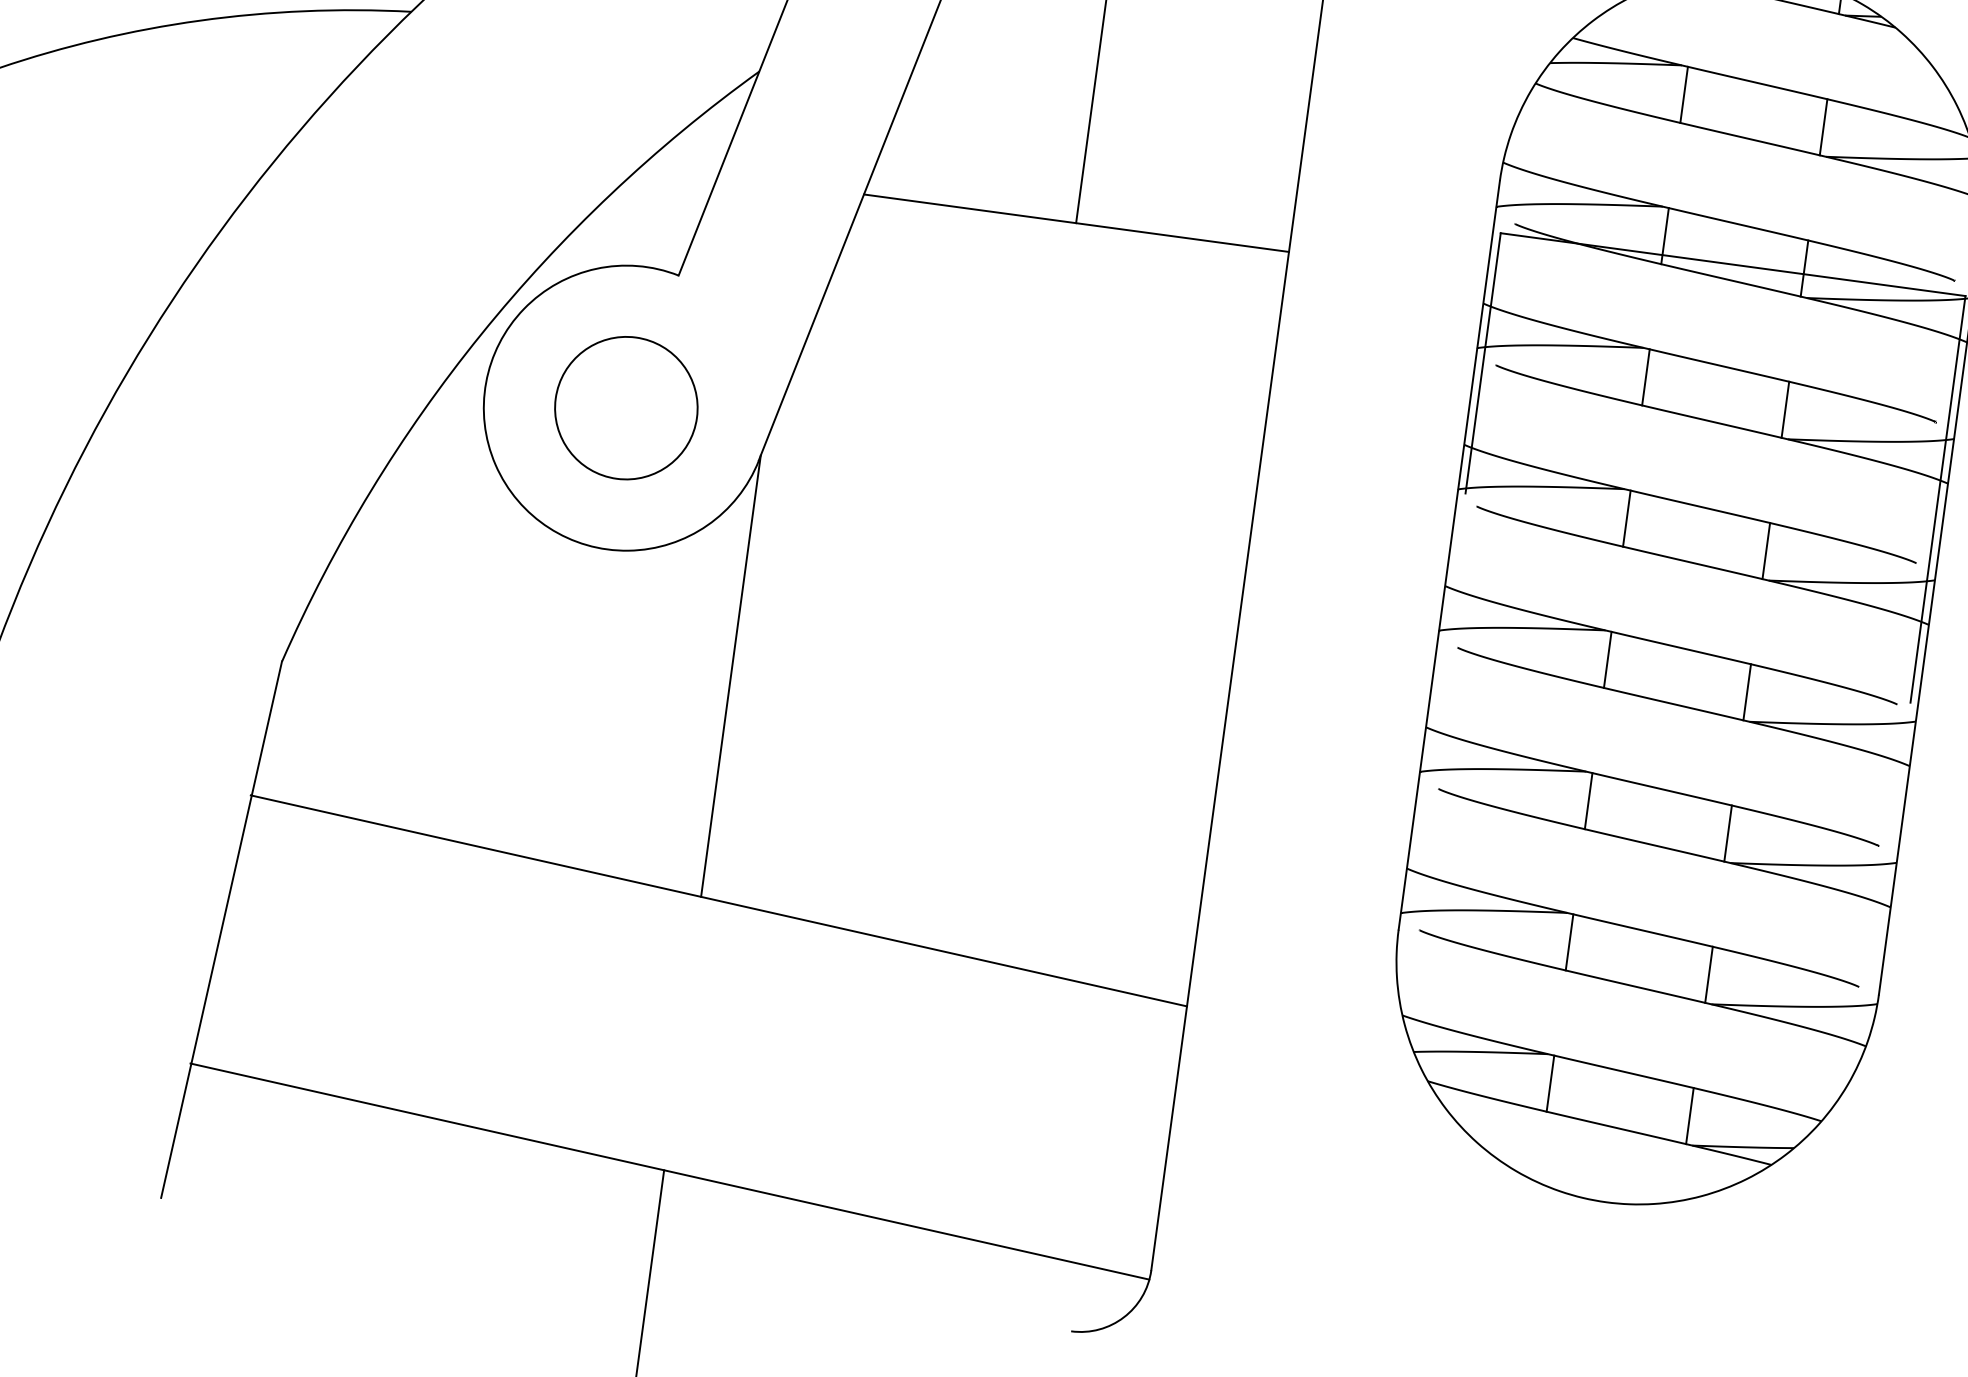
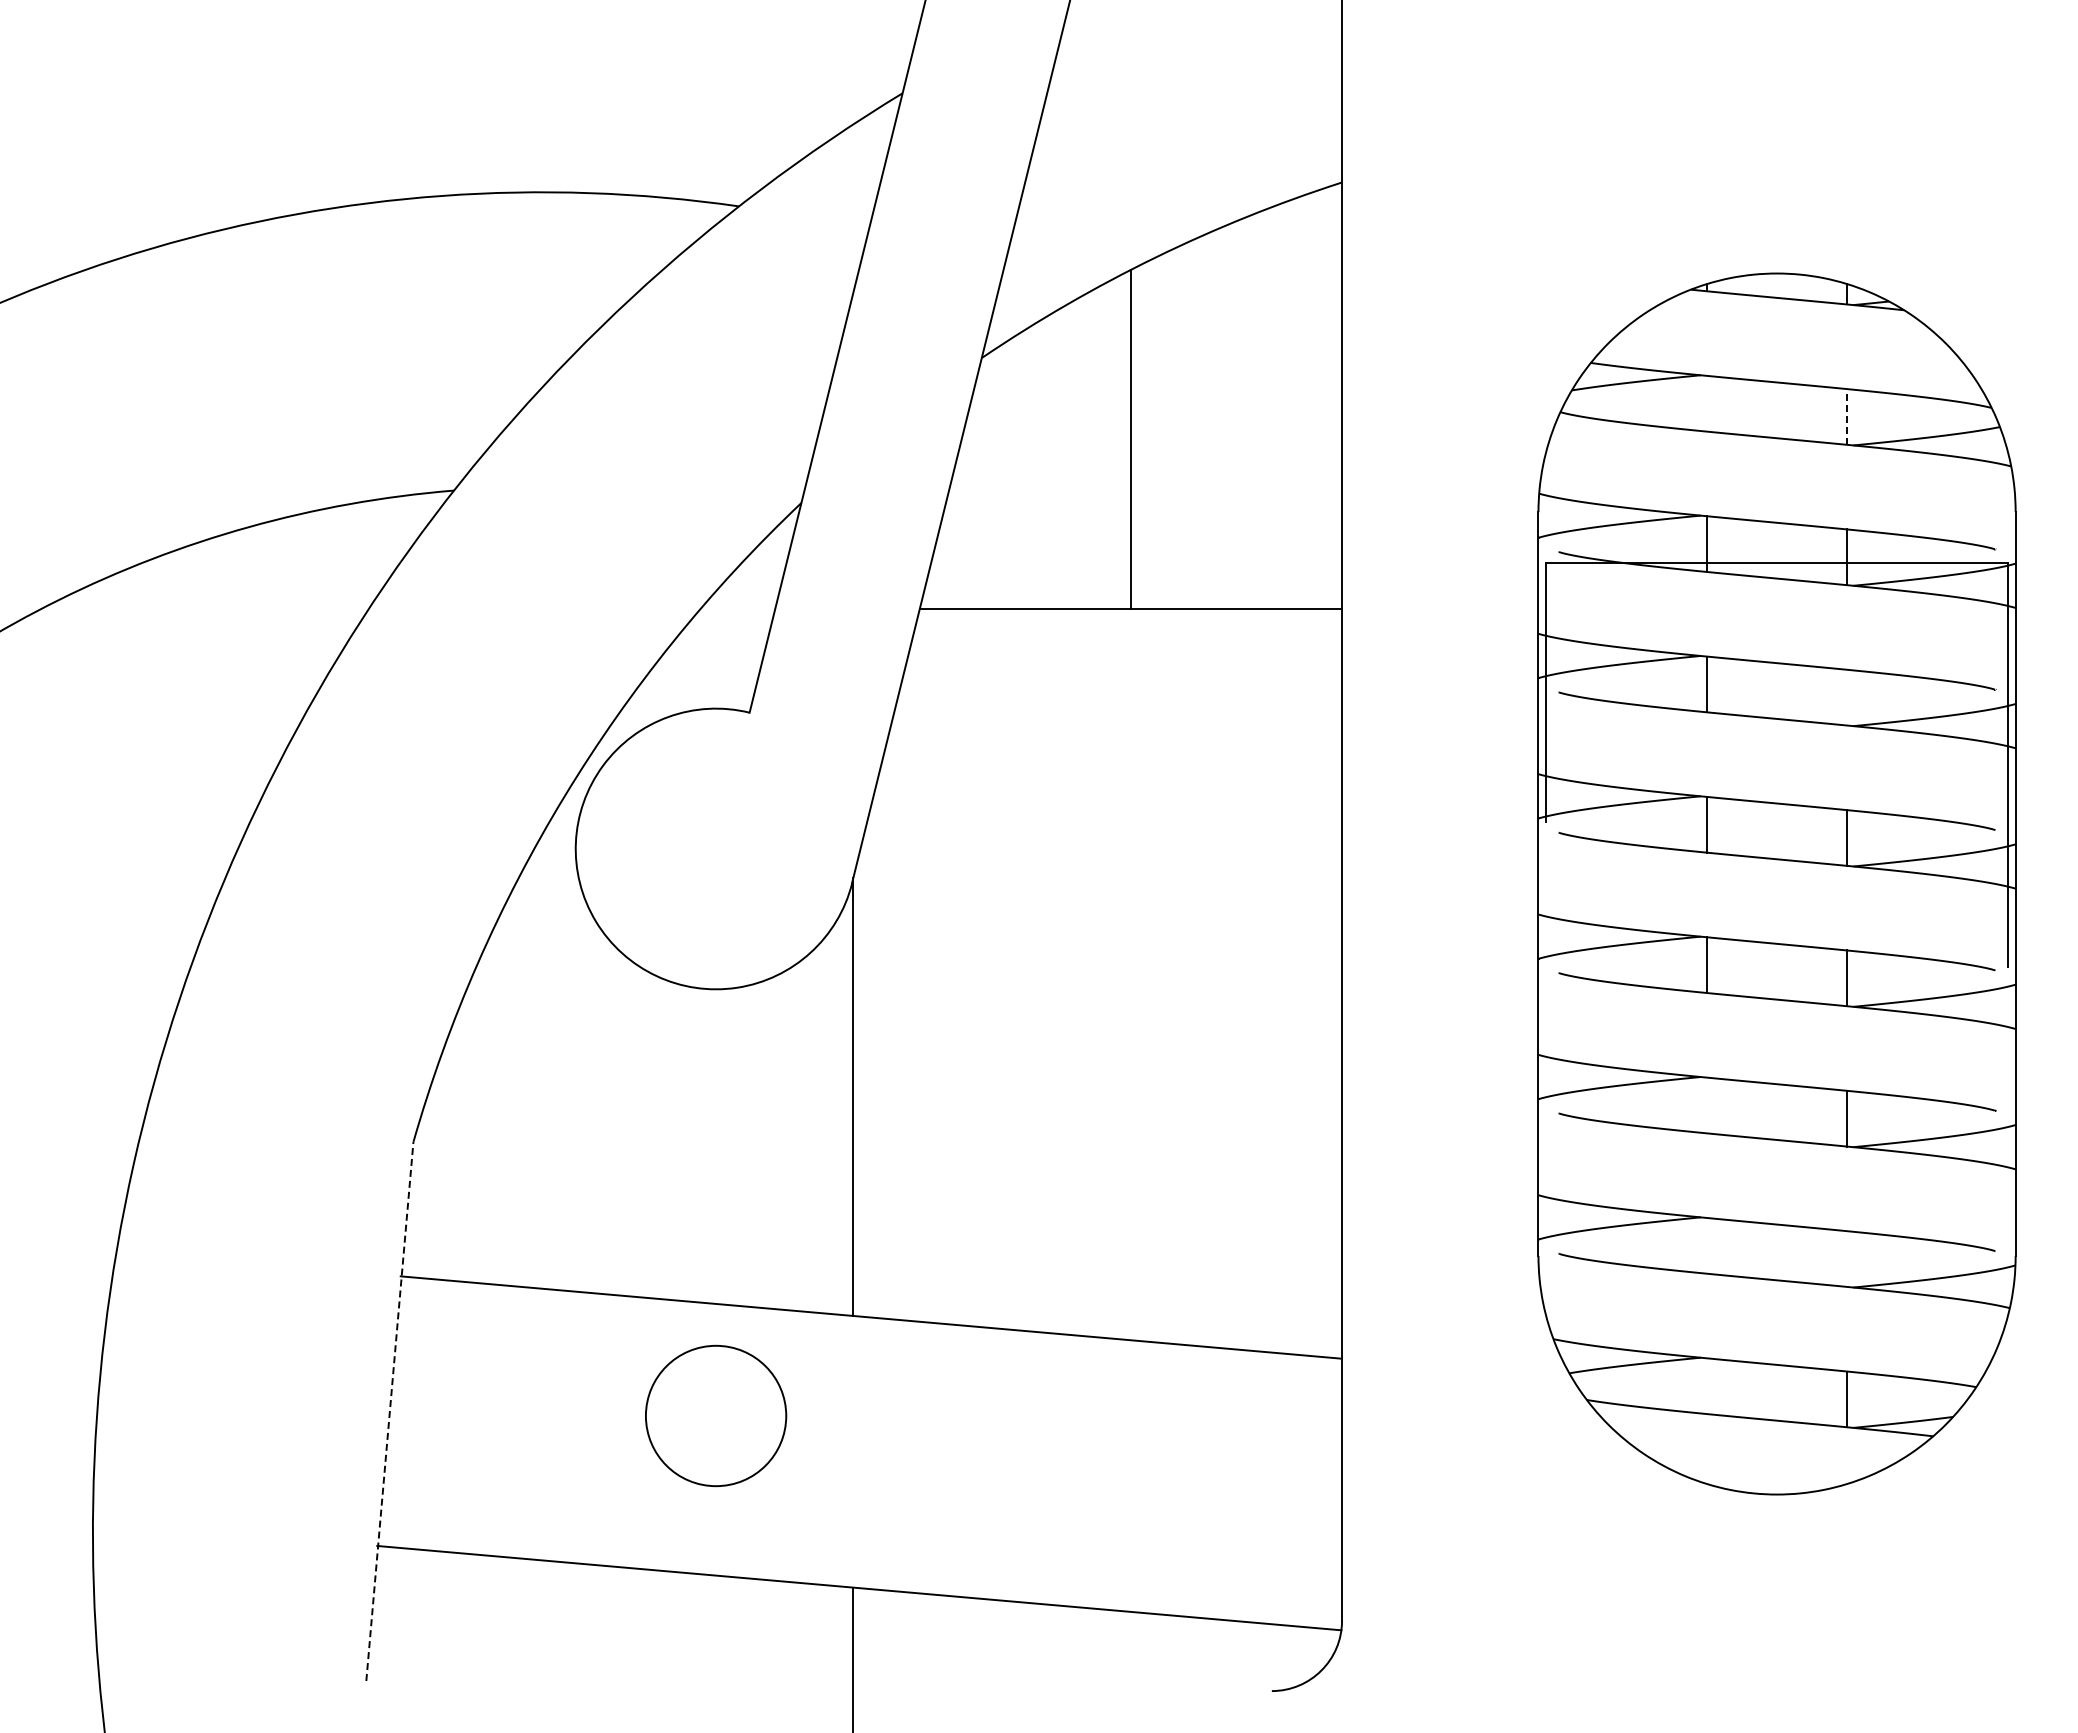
line: (1683, 94) -> (1706, 403), removed
line: (1823, 126) -> (1847, 416), solid -> dashed
circle: (626, 407) -> (716, 1415), moved
line: (1785, 409) -> (1847, 697), removed
line: (1588, 801) -> (1706, 1105), removed
line: (221, 929) -> (389, 1411), solid -> dashed
line: (1569, 942) -> (1706, 1245), removed
line: (1709, 974) -> (1847, 1258), removed
line: (1550, 1083) -> (1706, 1386), removed

